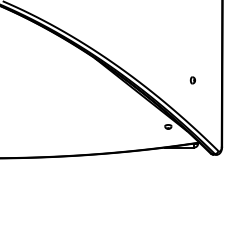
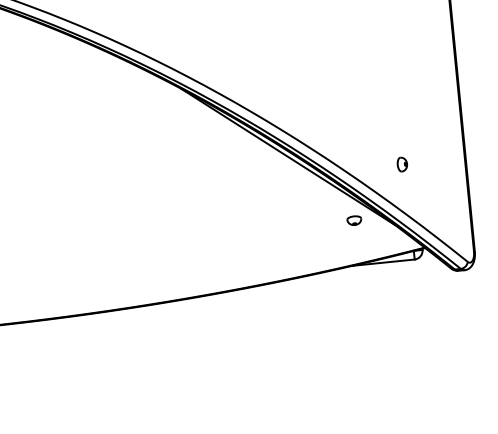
part: (192, 80) -> (401, 164), moved

